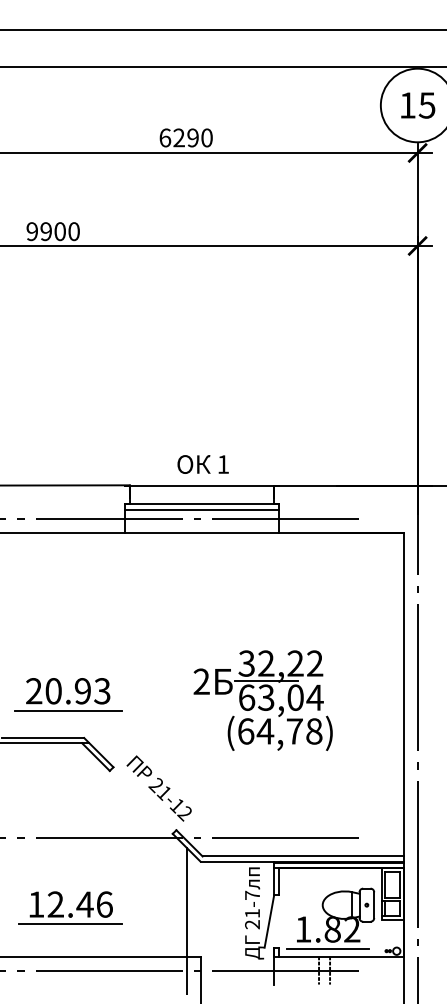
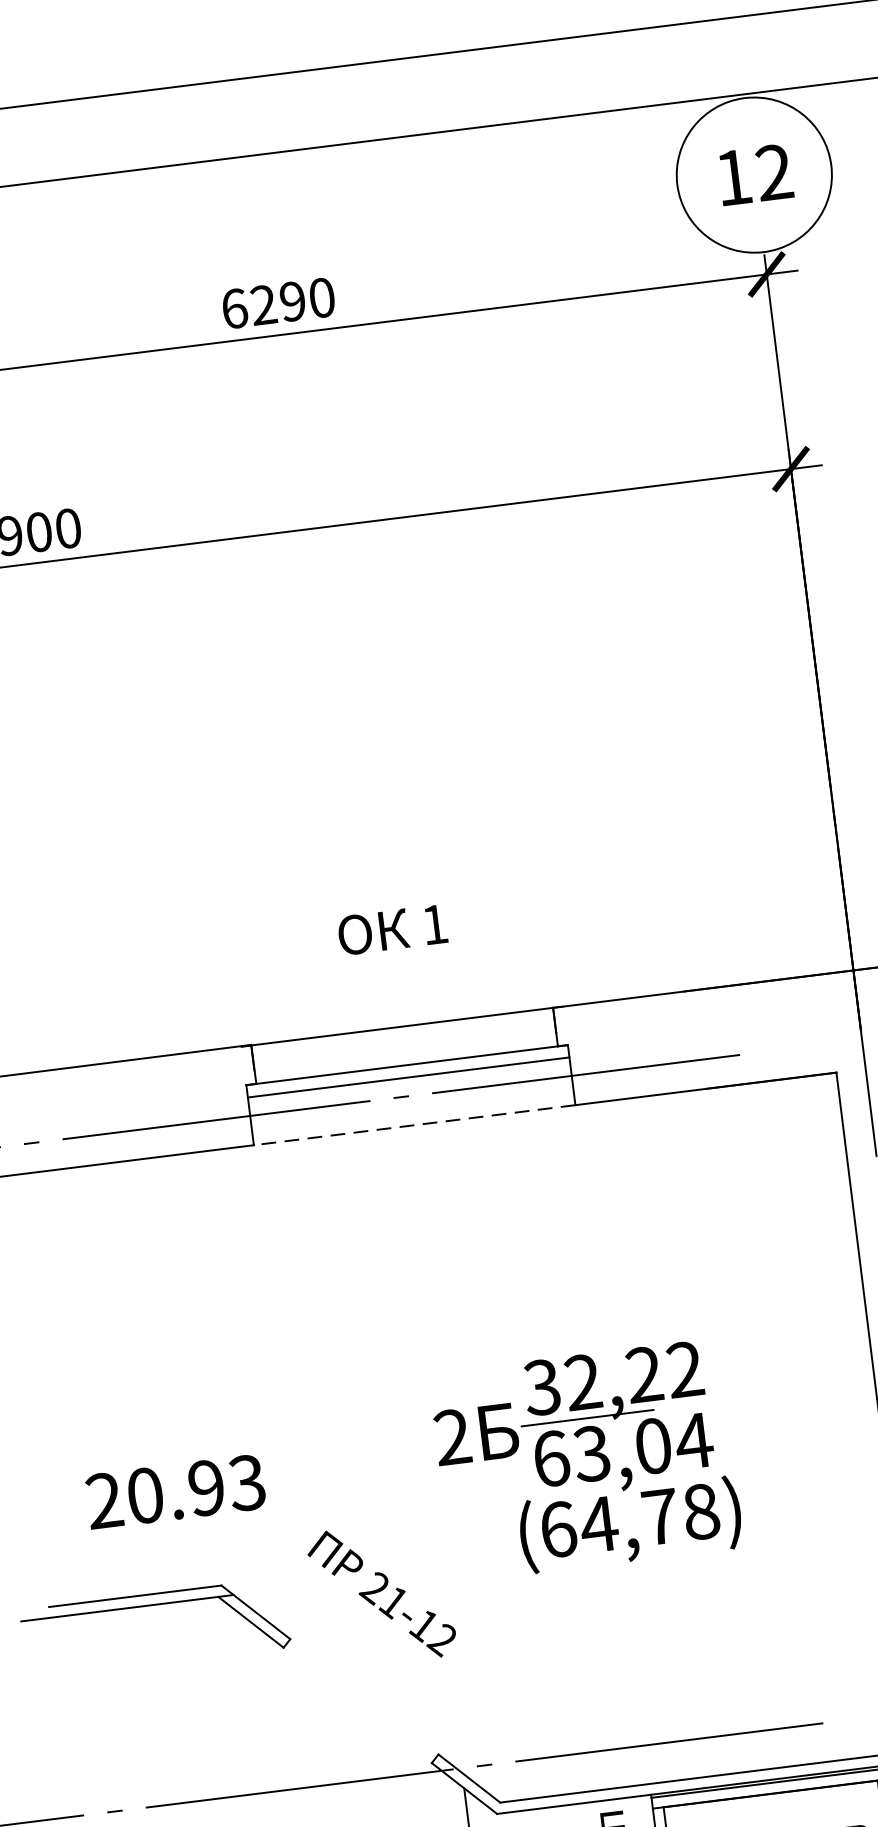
text: (426, 105) -> (772, 172), 15 -> 12
text: (202, 464) -> (391, 930), moved
line: (202, 532) -> (415, 1124), solid -> dashed
line: (67, 710) -> (179, 1532), removed
text: (158, 788) -> (380, 1594), moved

